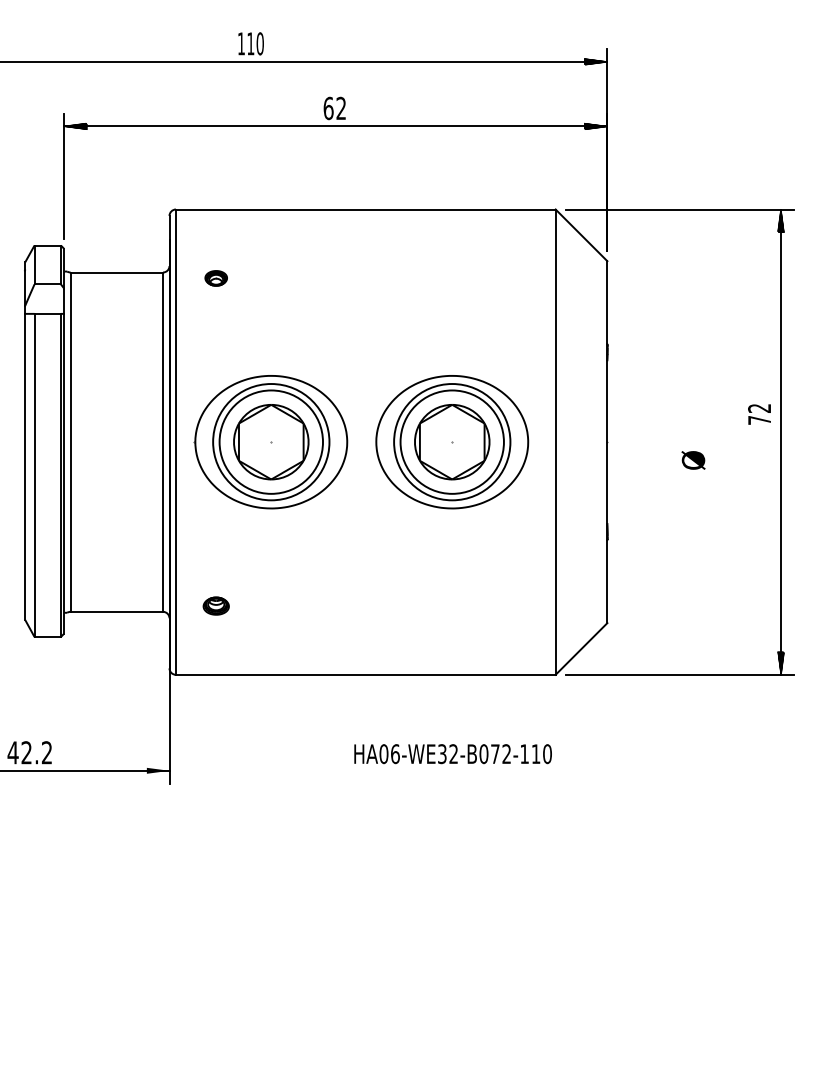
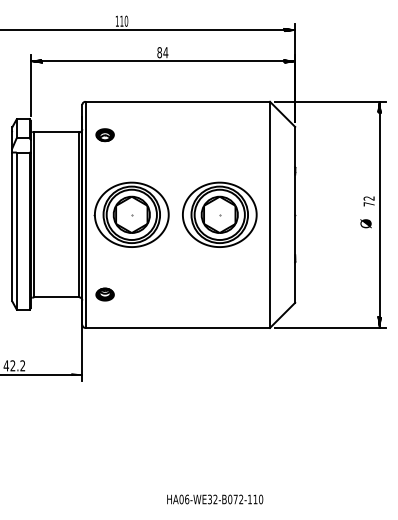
text: (334, 108) -> (162, 52), 62 -> 84
part: (215, 278) -> (104, 135), size x1.67
text: (692, 459) -> (365, 223), moved
part: (215, 605) -> (104, 294), size x1.43
text: (453, 754) -> (215, 499), moved

